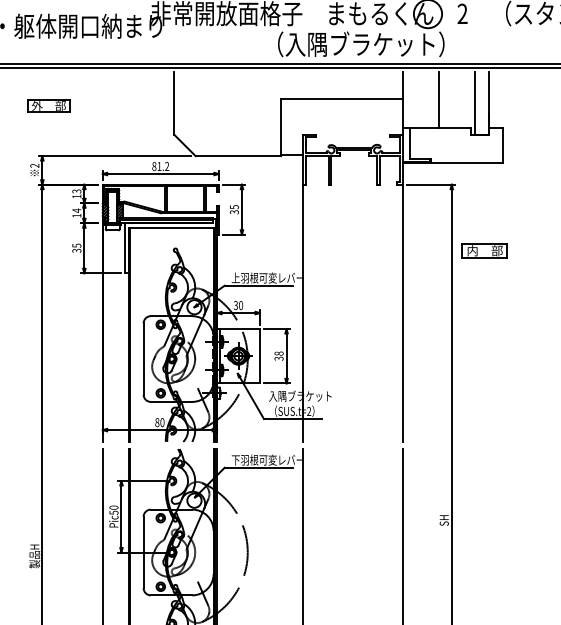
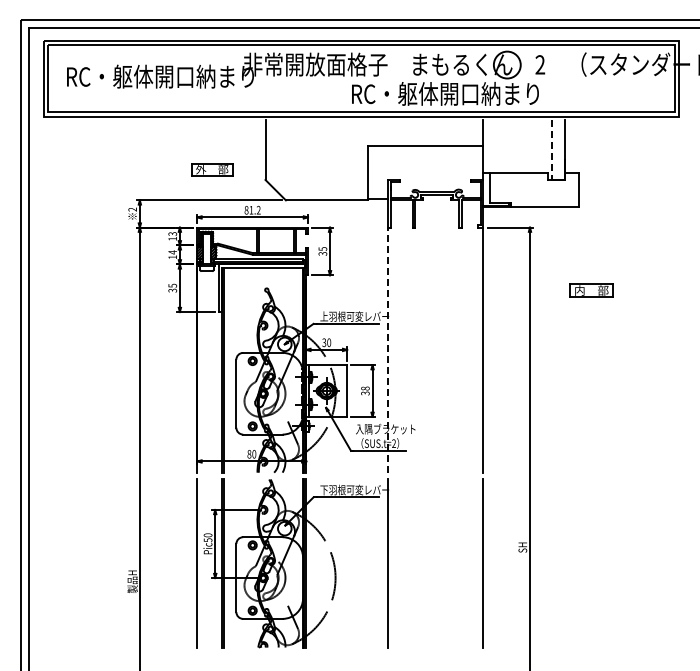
text: (363, 43) -> (445, 93), （入隅ブラケット） -> RC・躯体開口納まり
line: (438, 99) -> (517, 146), removed
line: (475, 103) -> (552, 150), solid -> dashed
part: (49, 105) -> (212, 169), moved
part: (484, 250) -> (591, 290), moved
line: (303, 313) -> (388, 350), solid -> dashed

